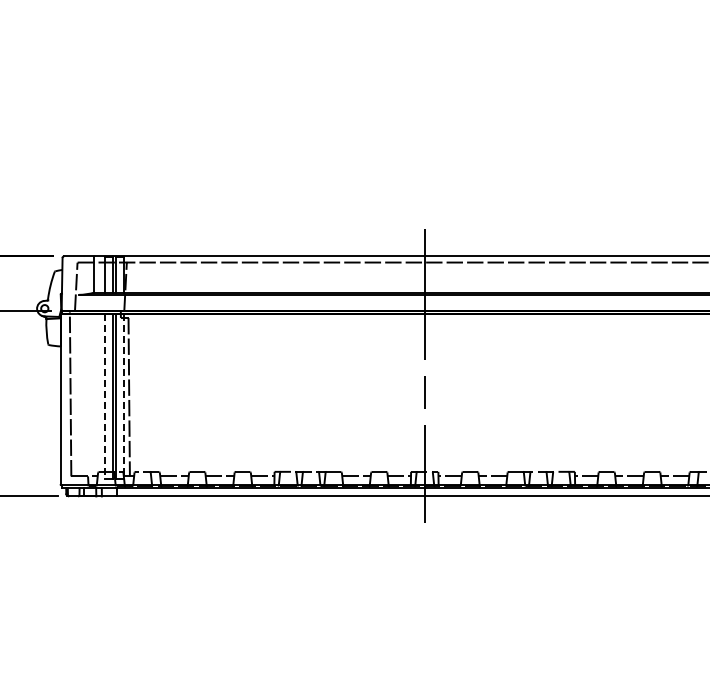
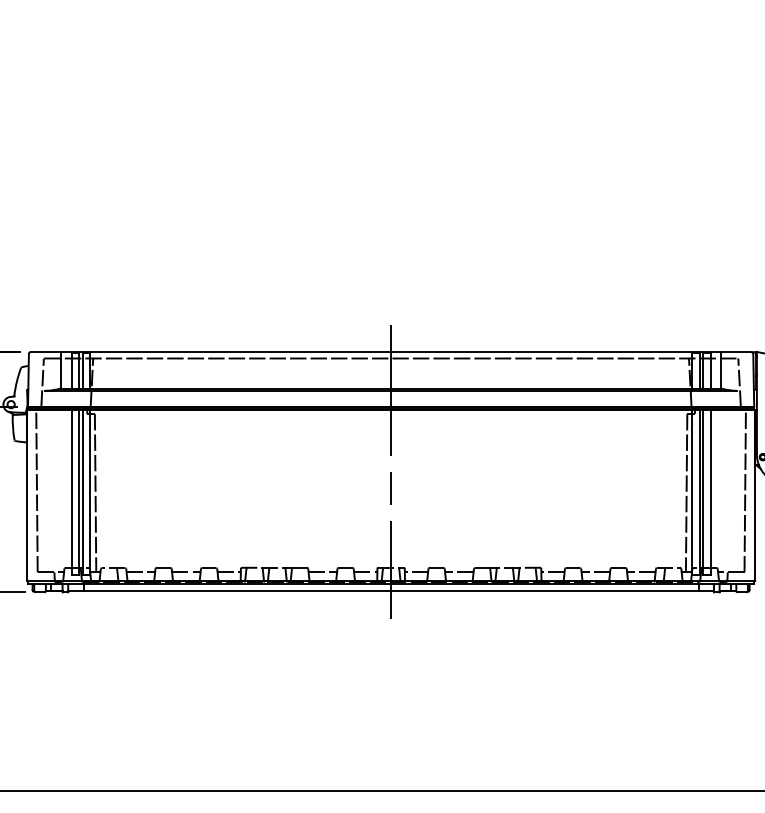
line: (105, 397) -> (71, 493), dashed -> solid
line: (123, 397) -> (89, 493), dashed -> solid

